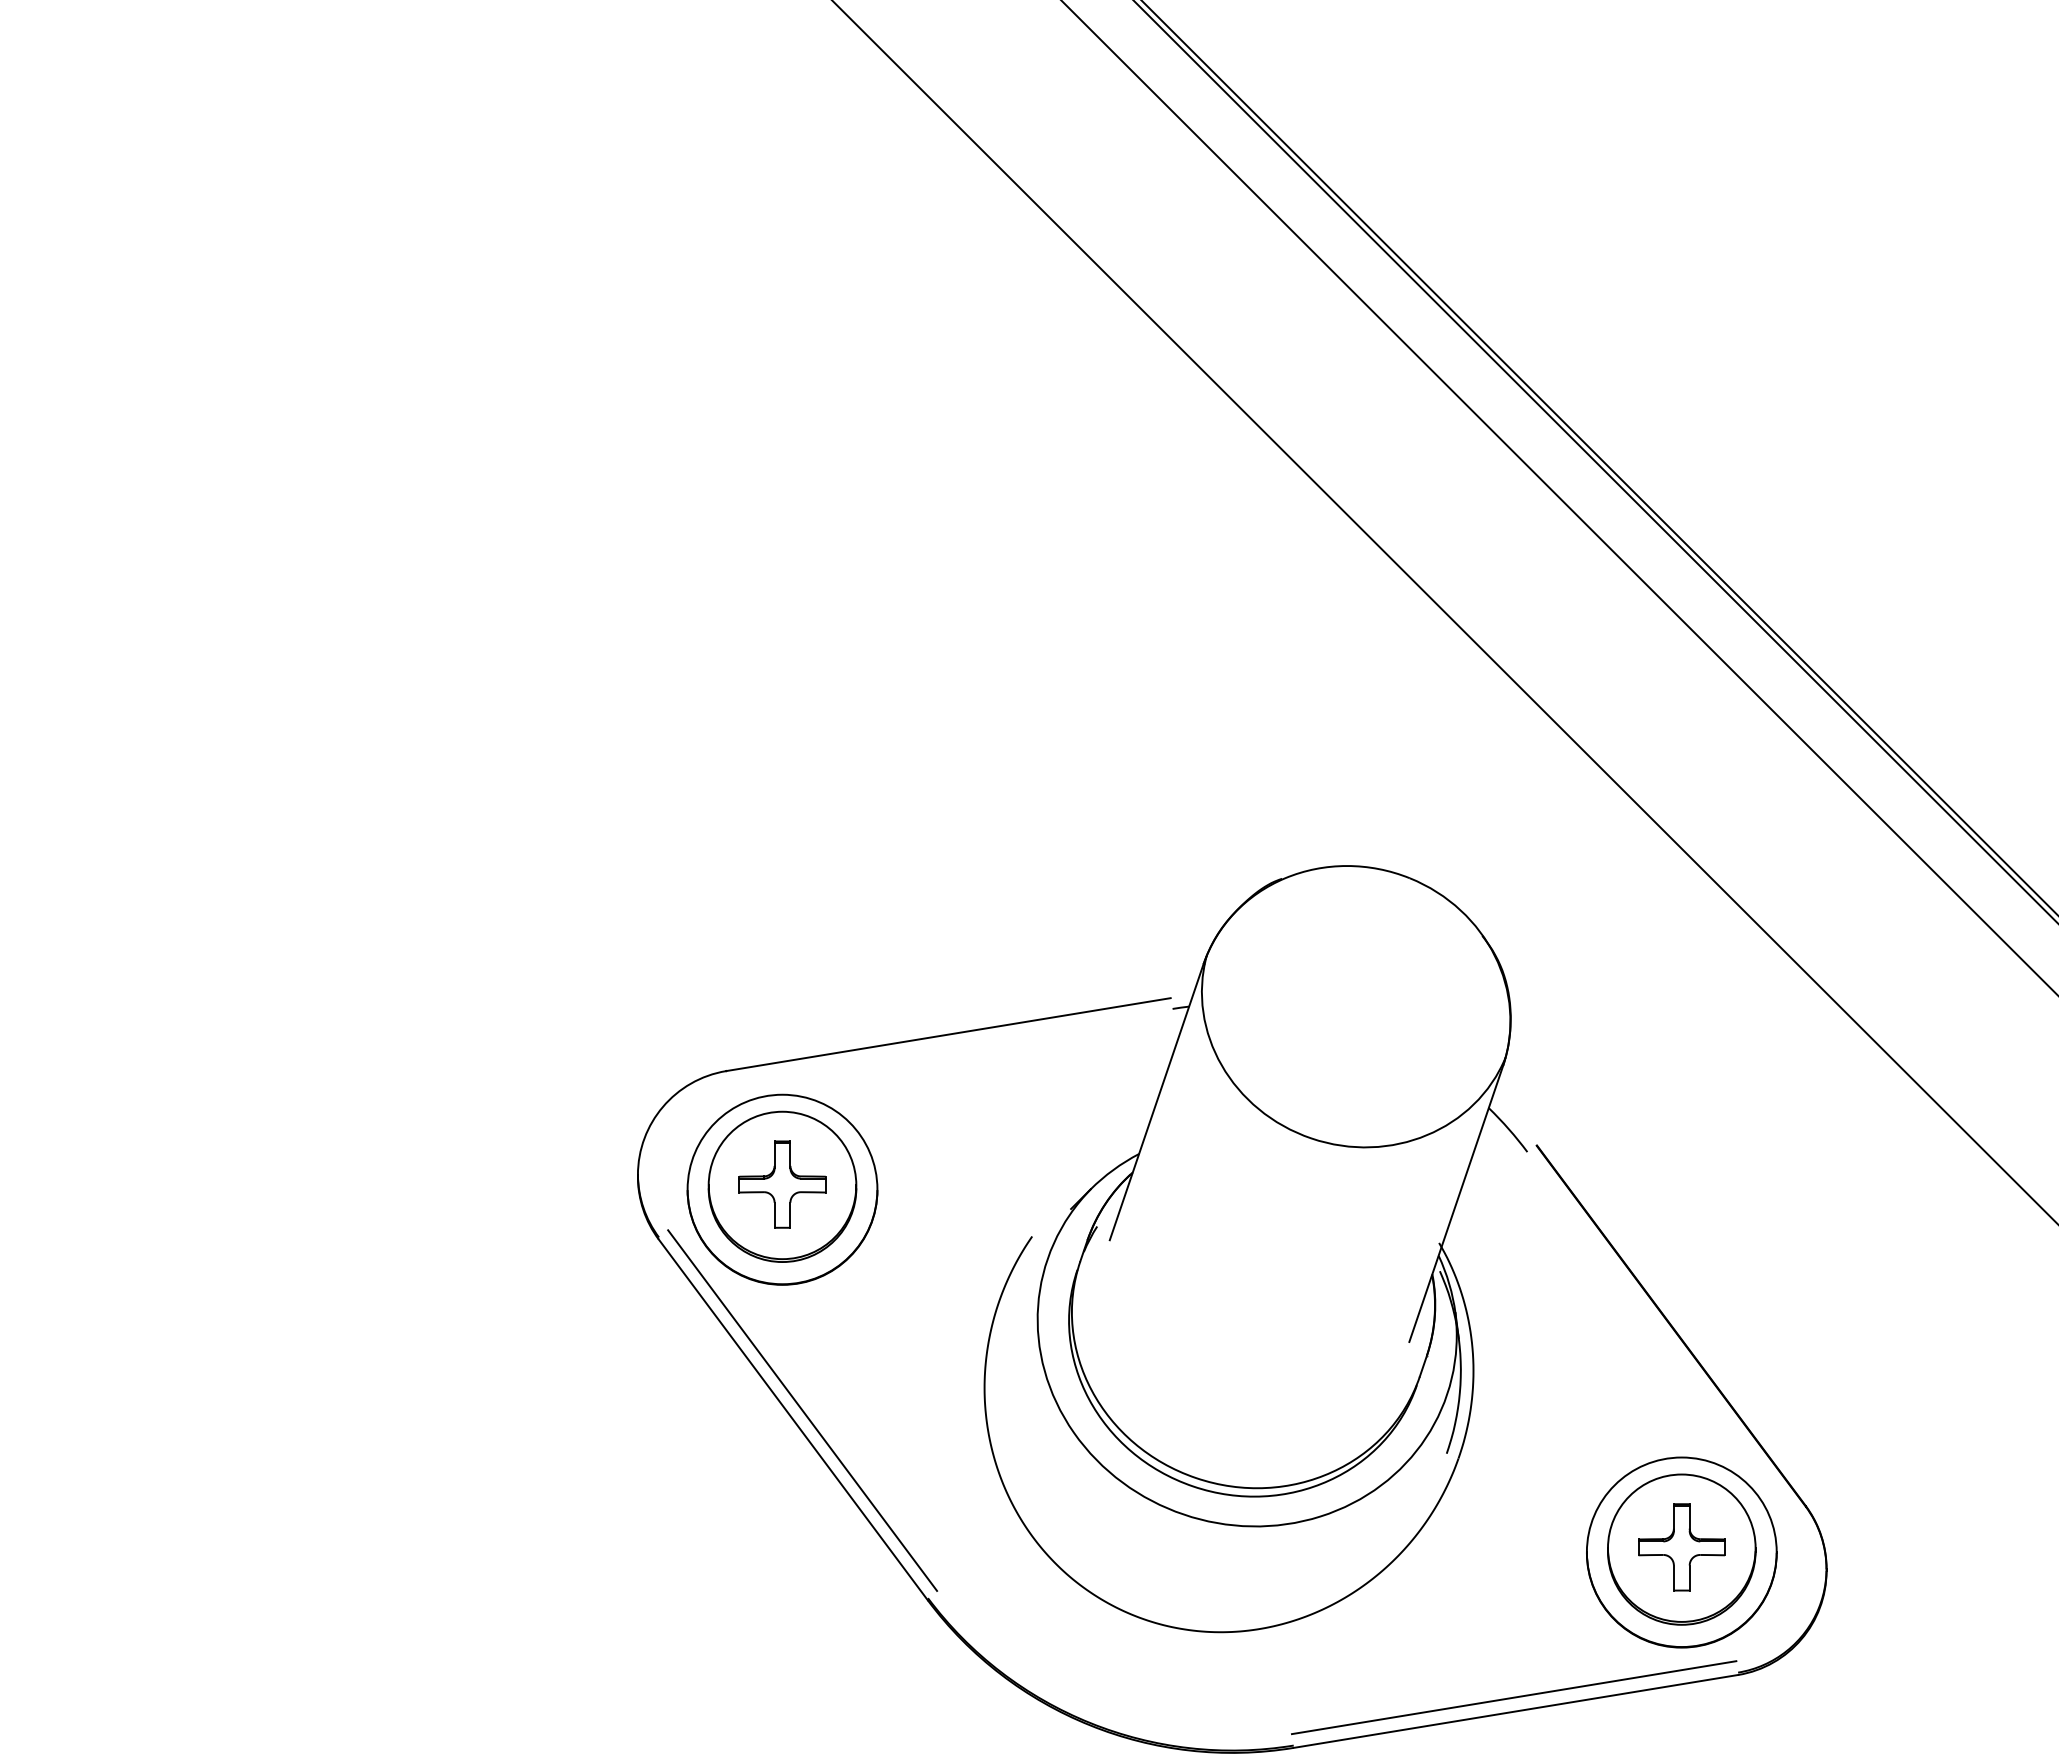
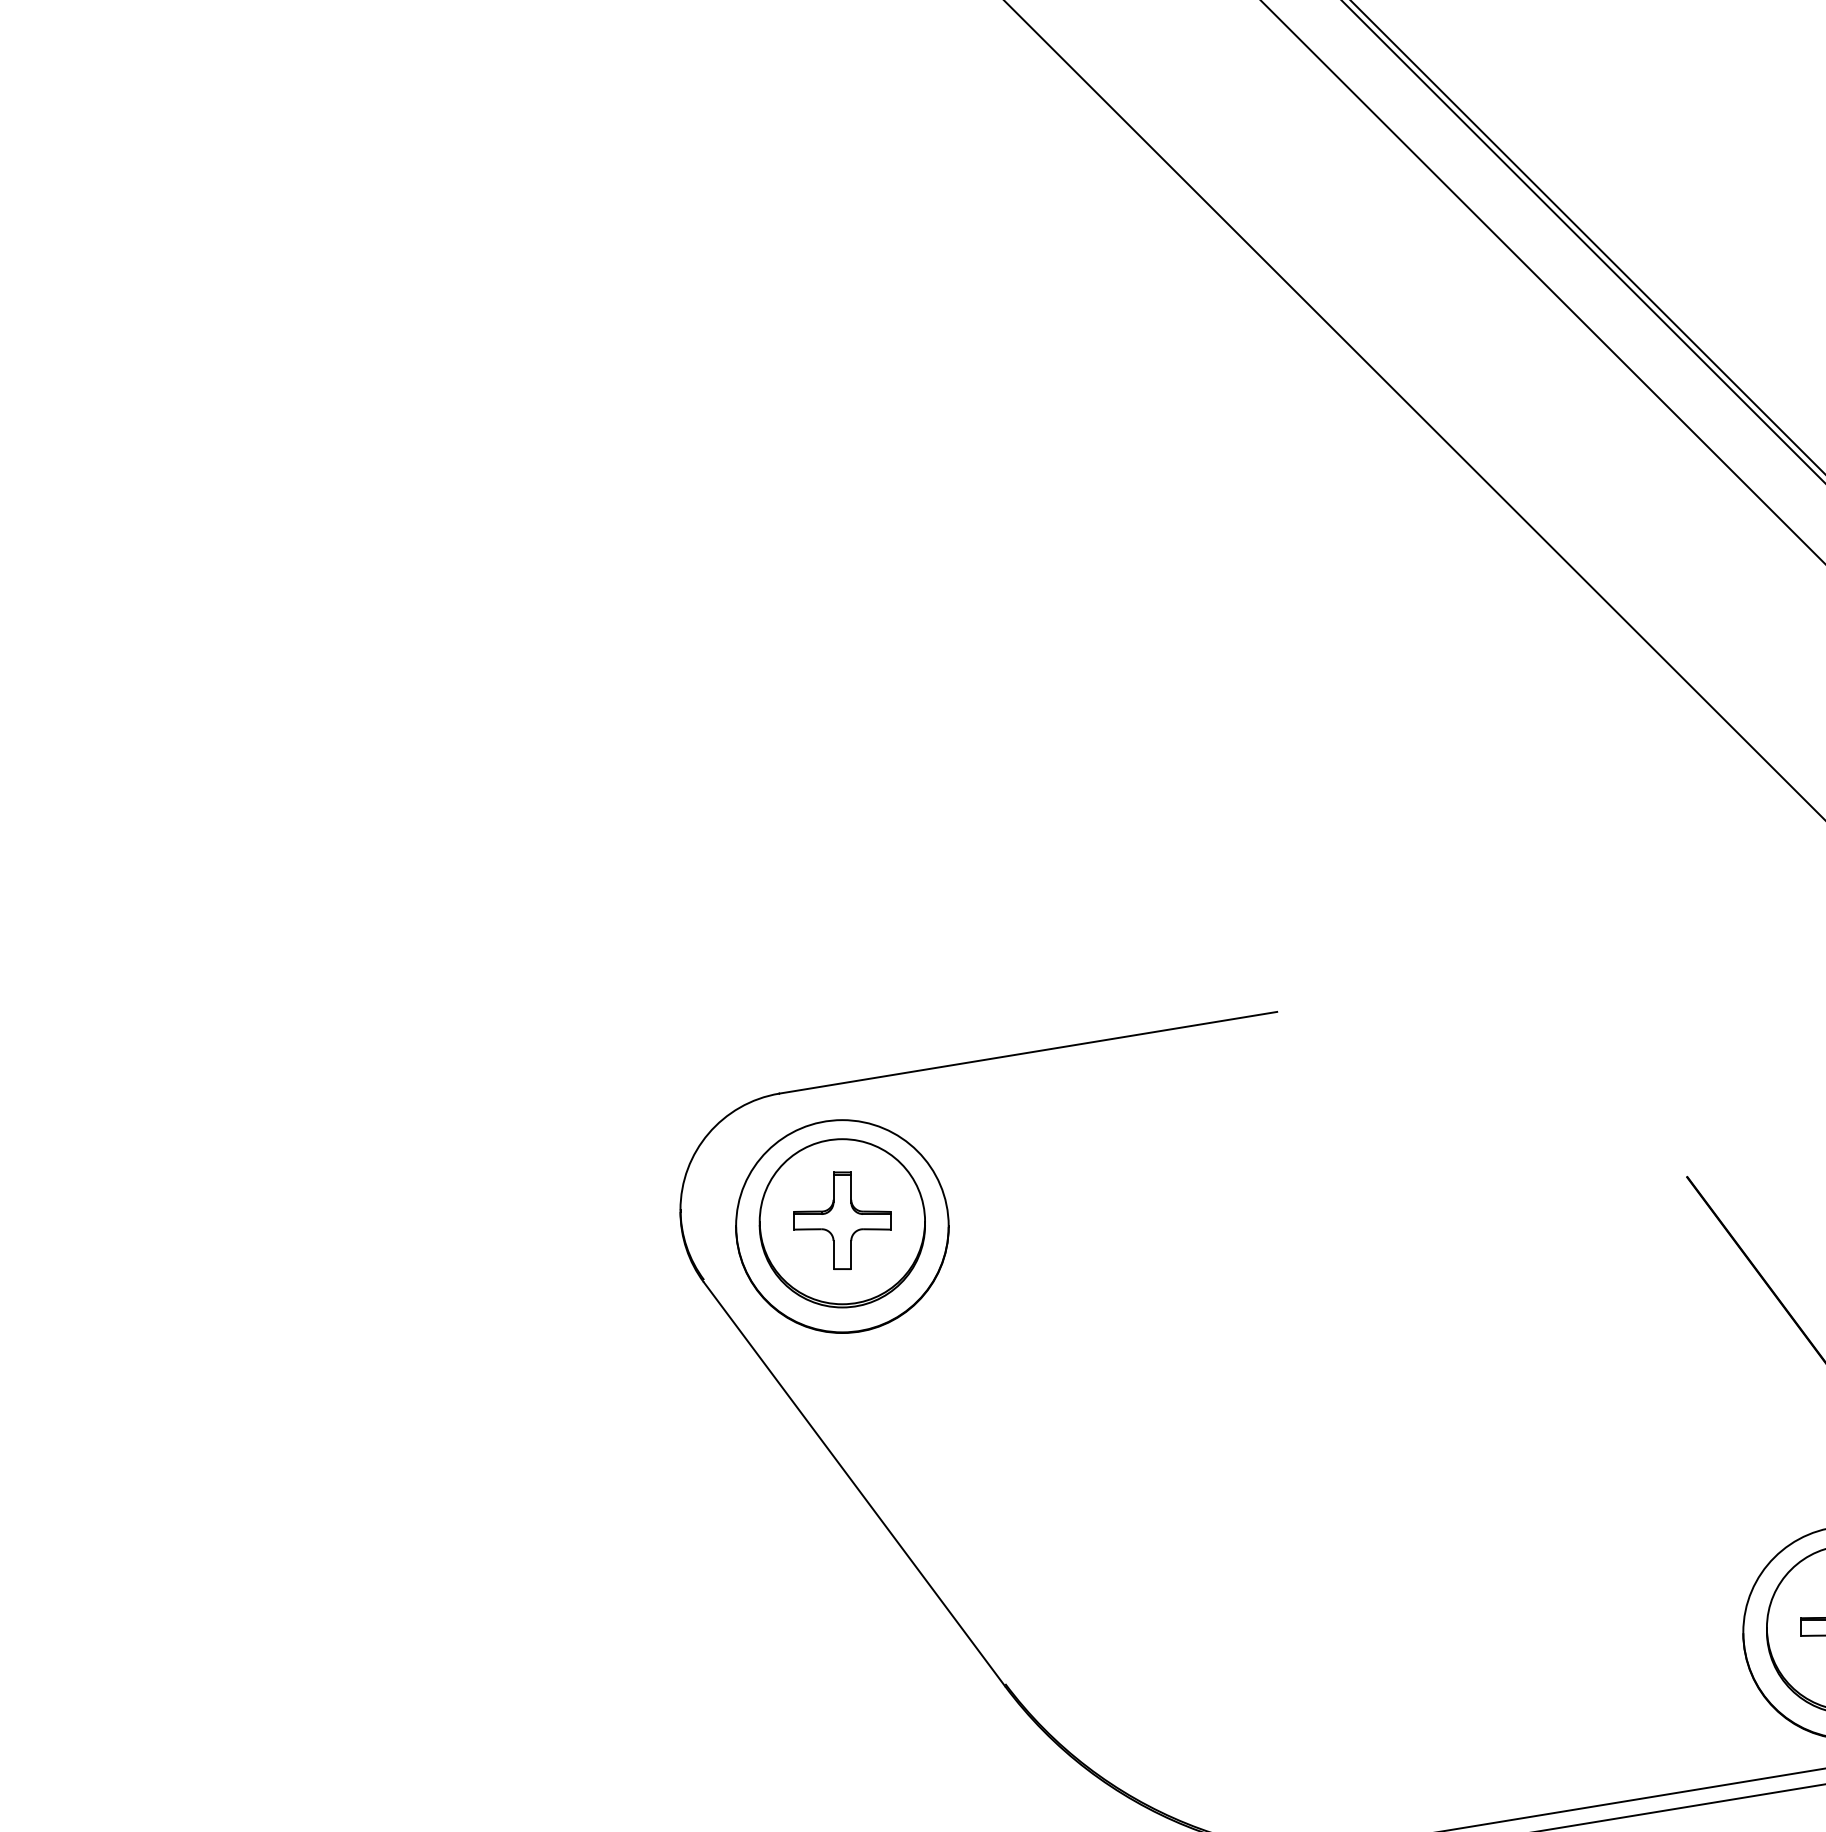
part: (1255, 1249) -> (1372, 1293), removed
line: (802, 1410) -> (864, 1473), removed

